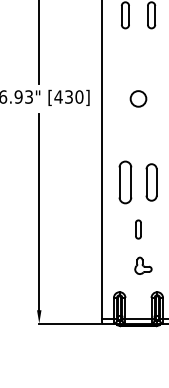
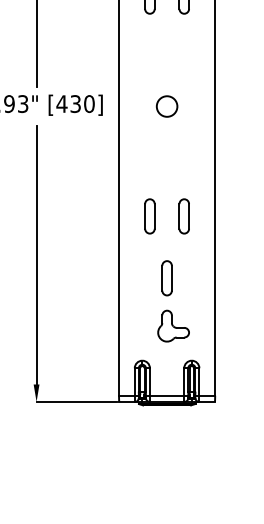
part: (125, 182) -> (149, 216), size x0.62
part: (150, 182) -> (183, 216), size x0.71
part: (138, 229) -> (166, 278), size x1.43
part: (143, 265) -> (173, 325), size x1.43

